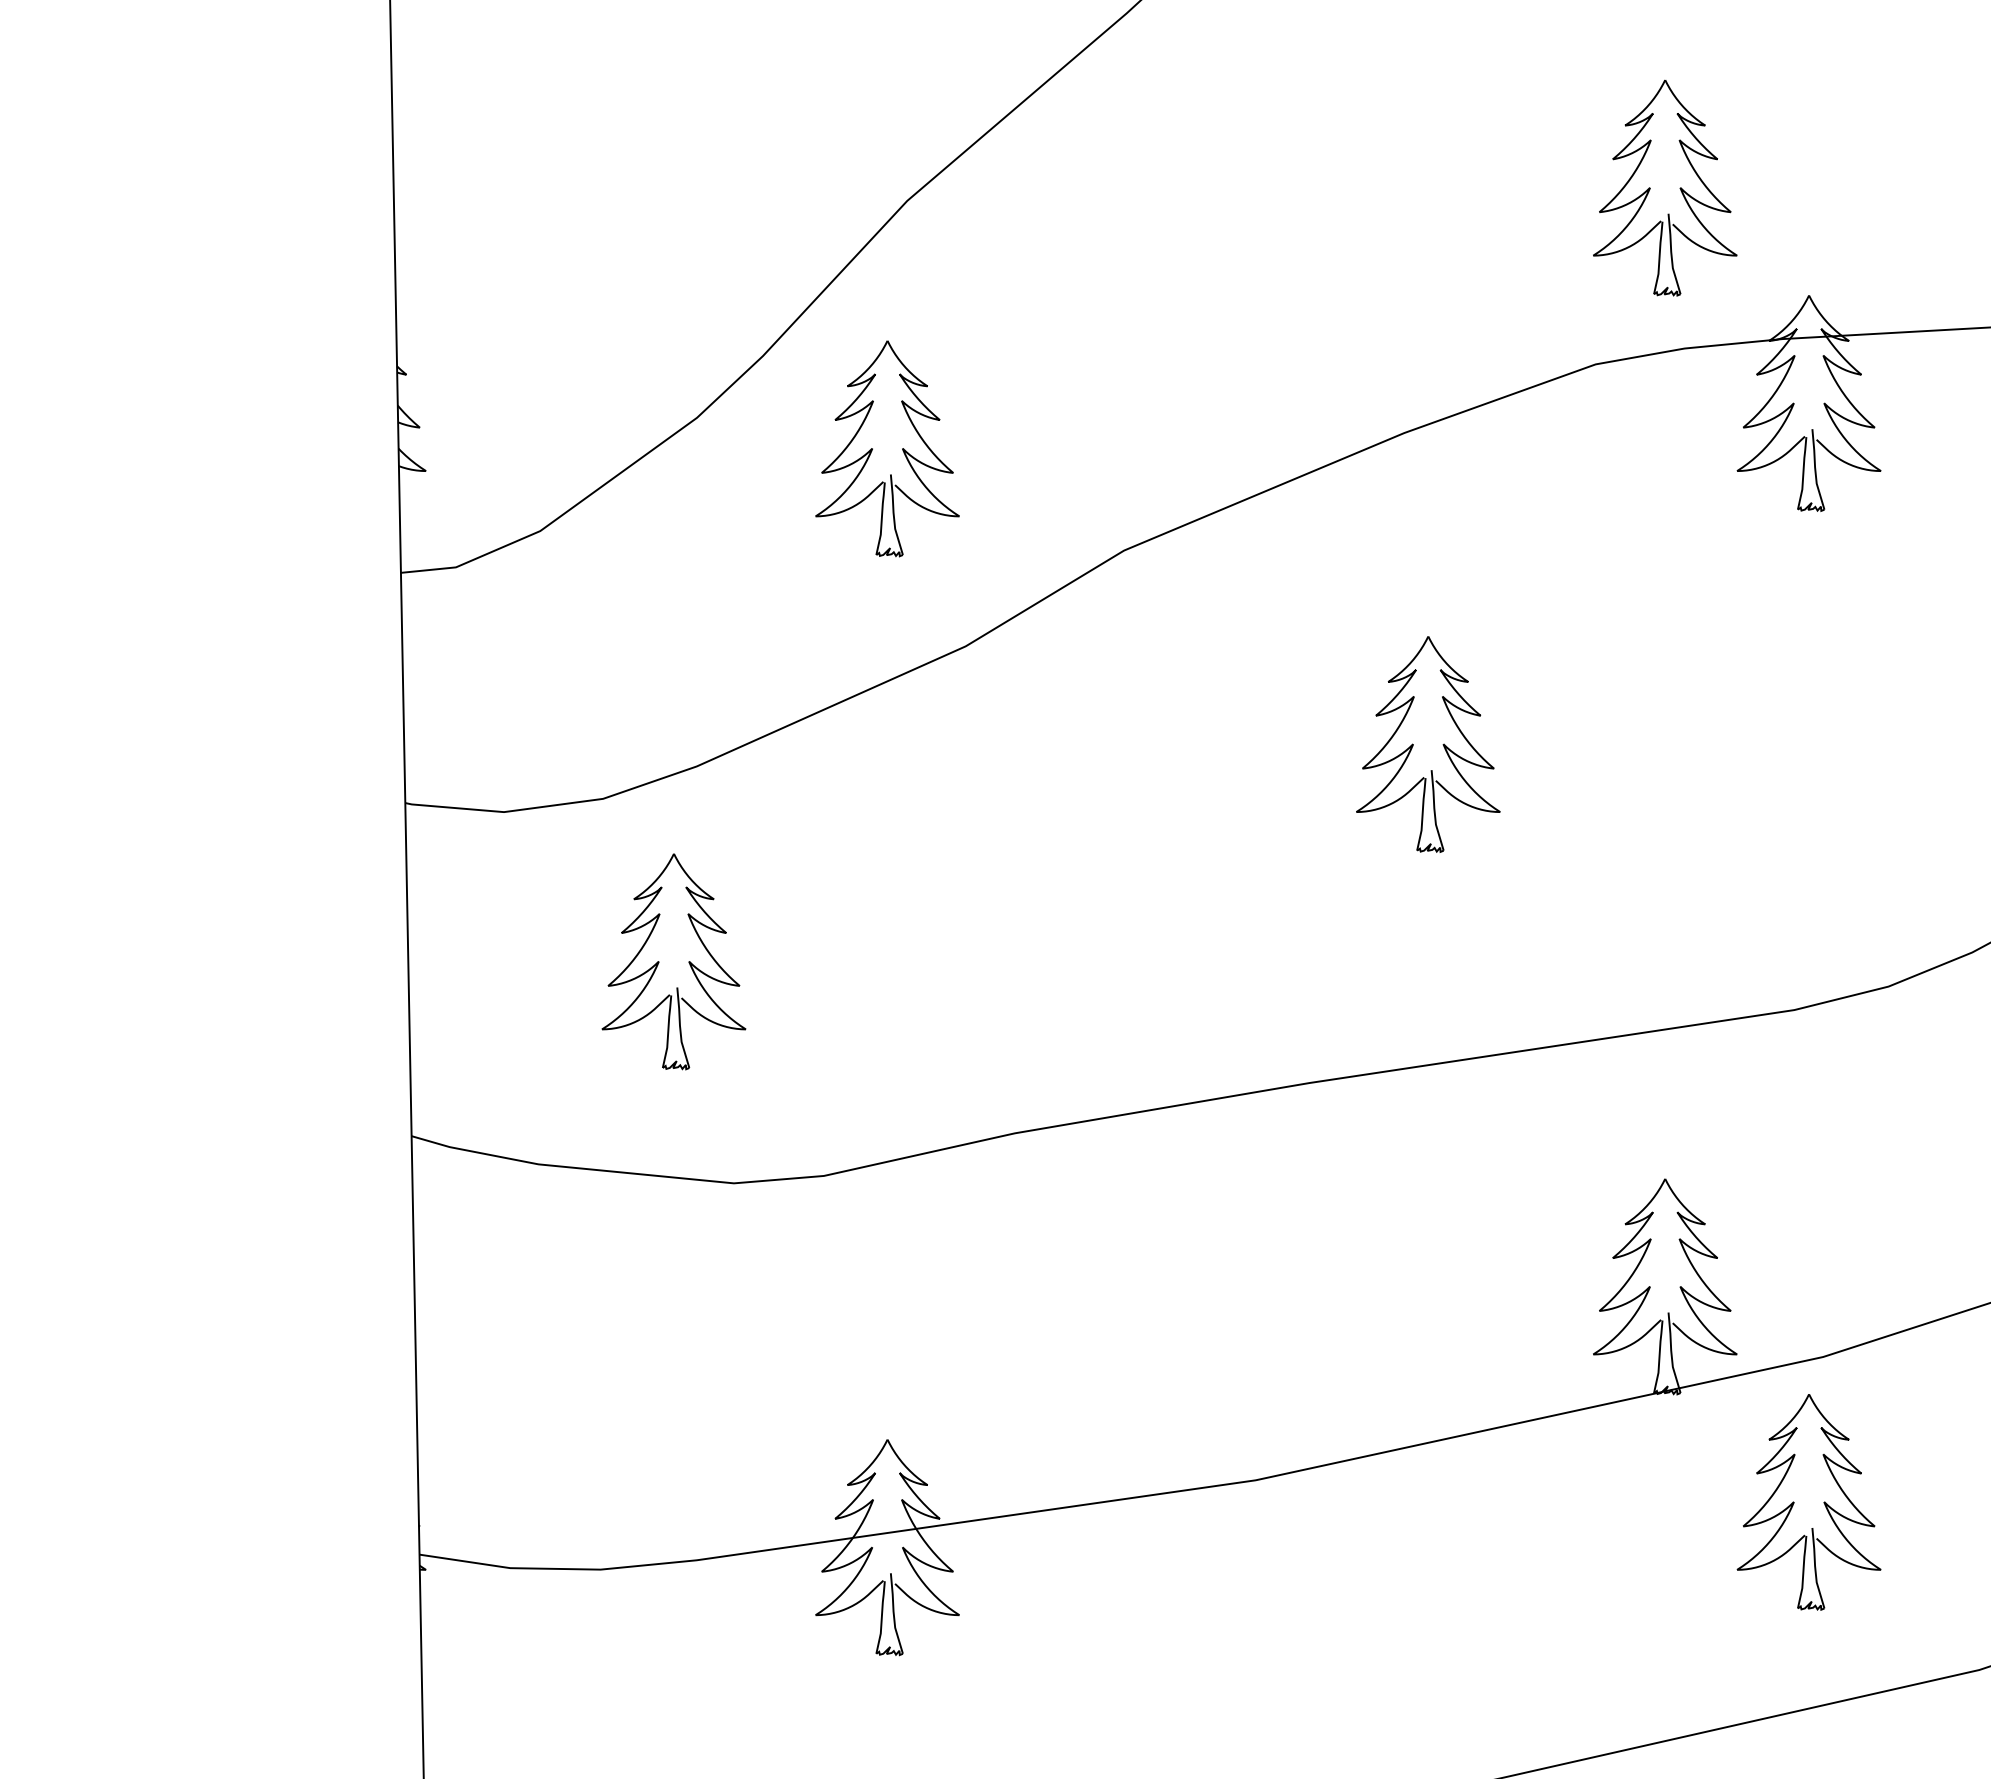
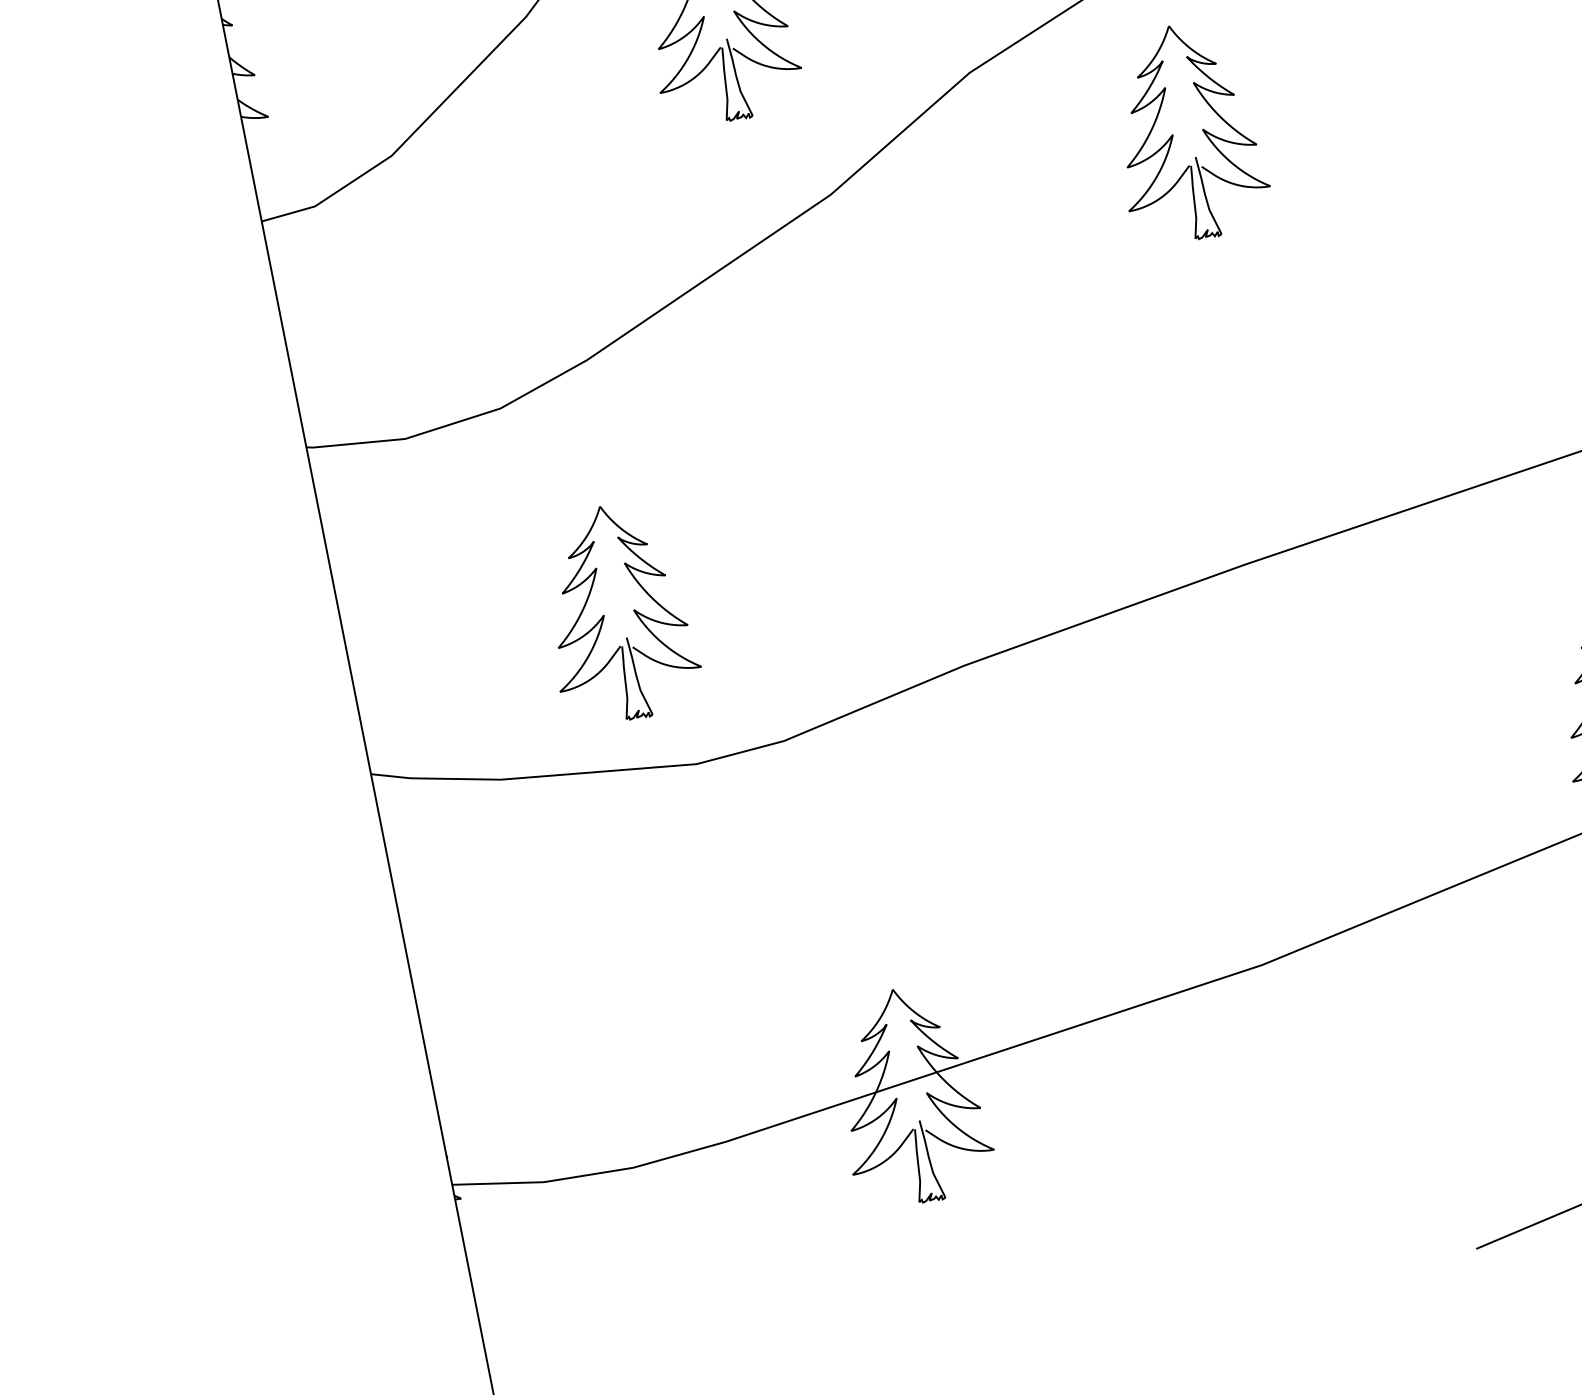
part: (1442, 744) -> (1201, 129), moved
part: (659, 961) -> (604, 615), moved

